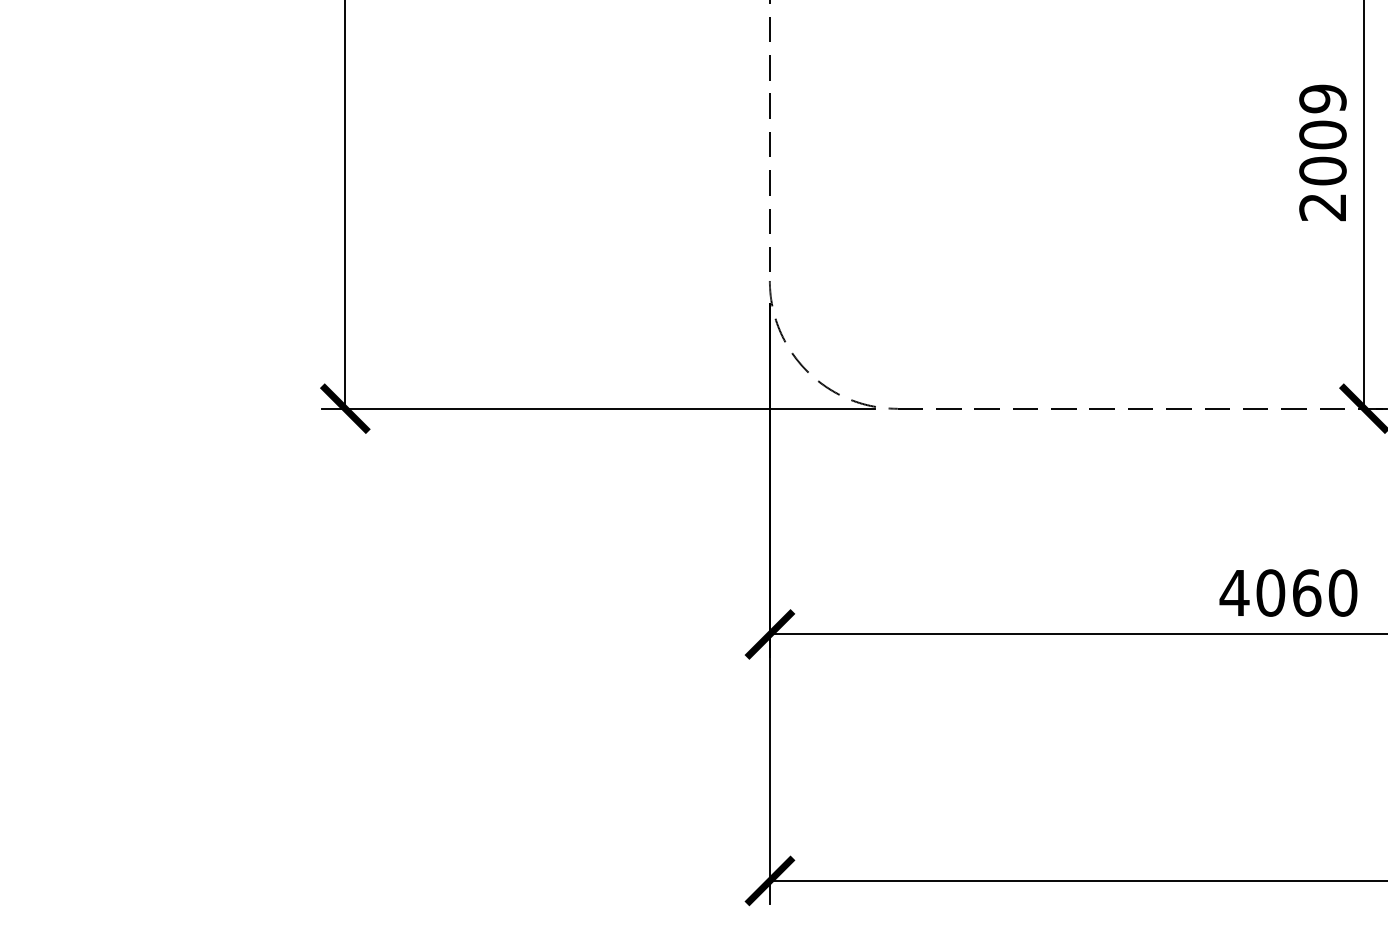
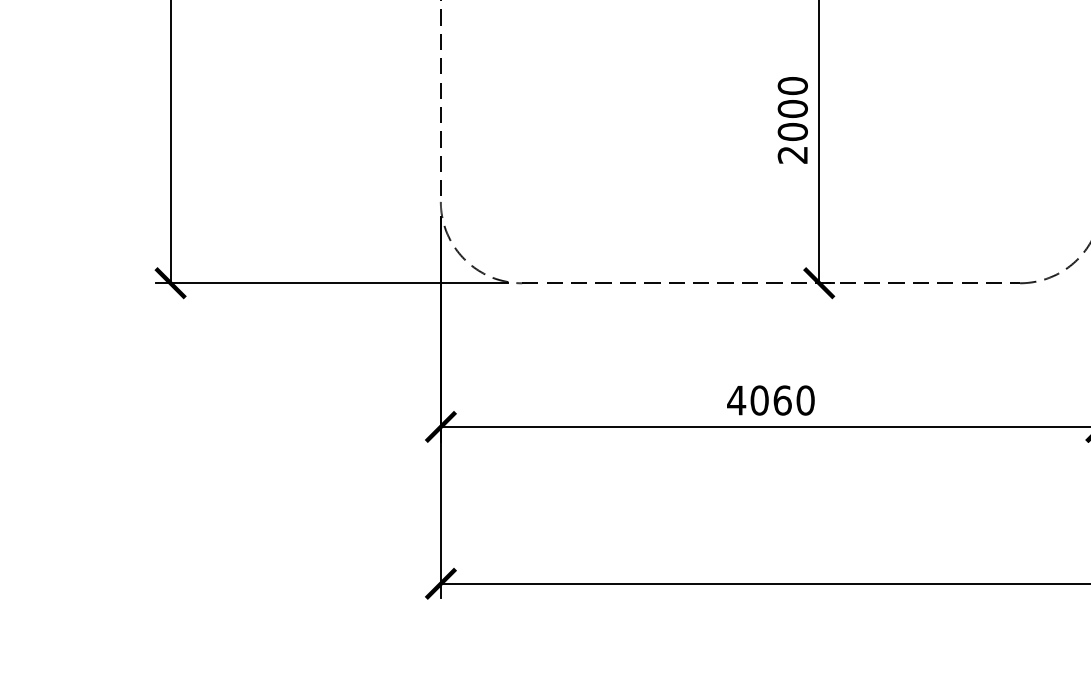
text: (1322, 99) -> (792, 86), 2009 -> 2000

